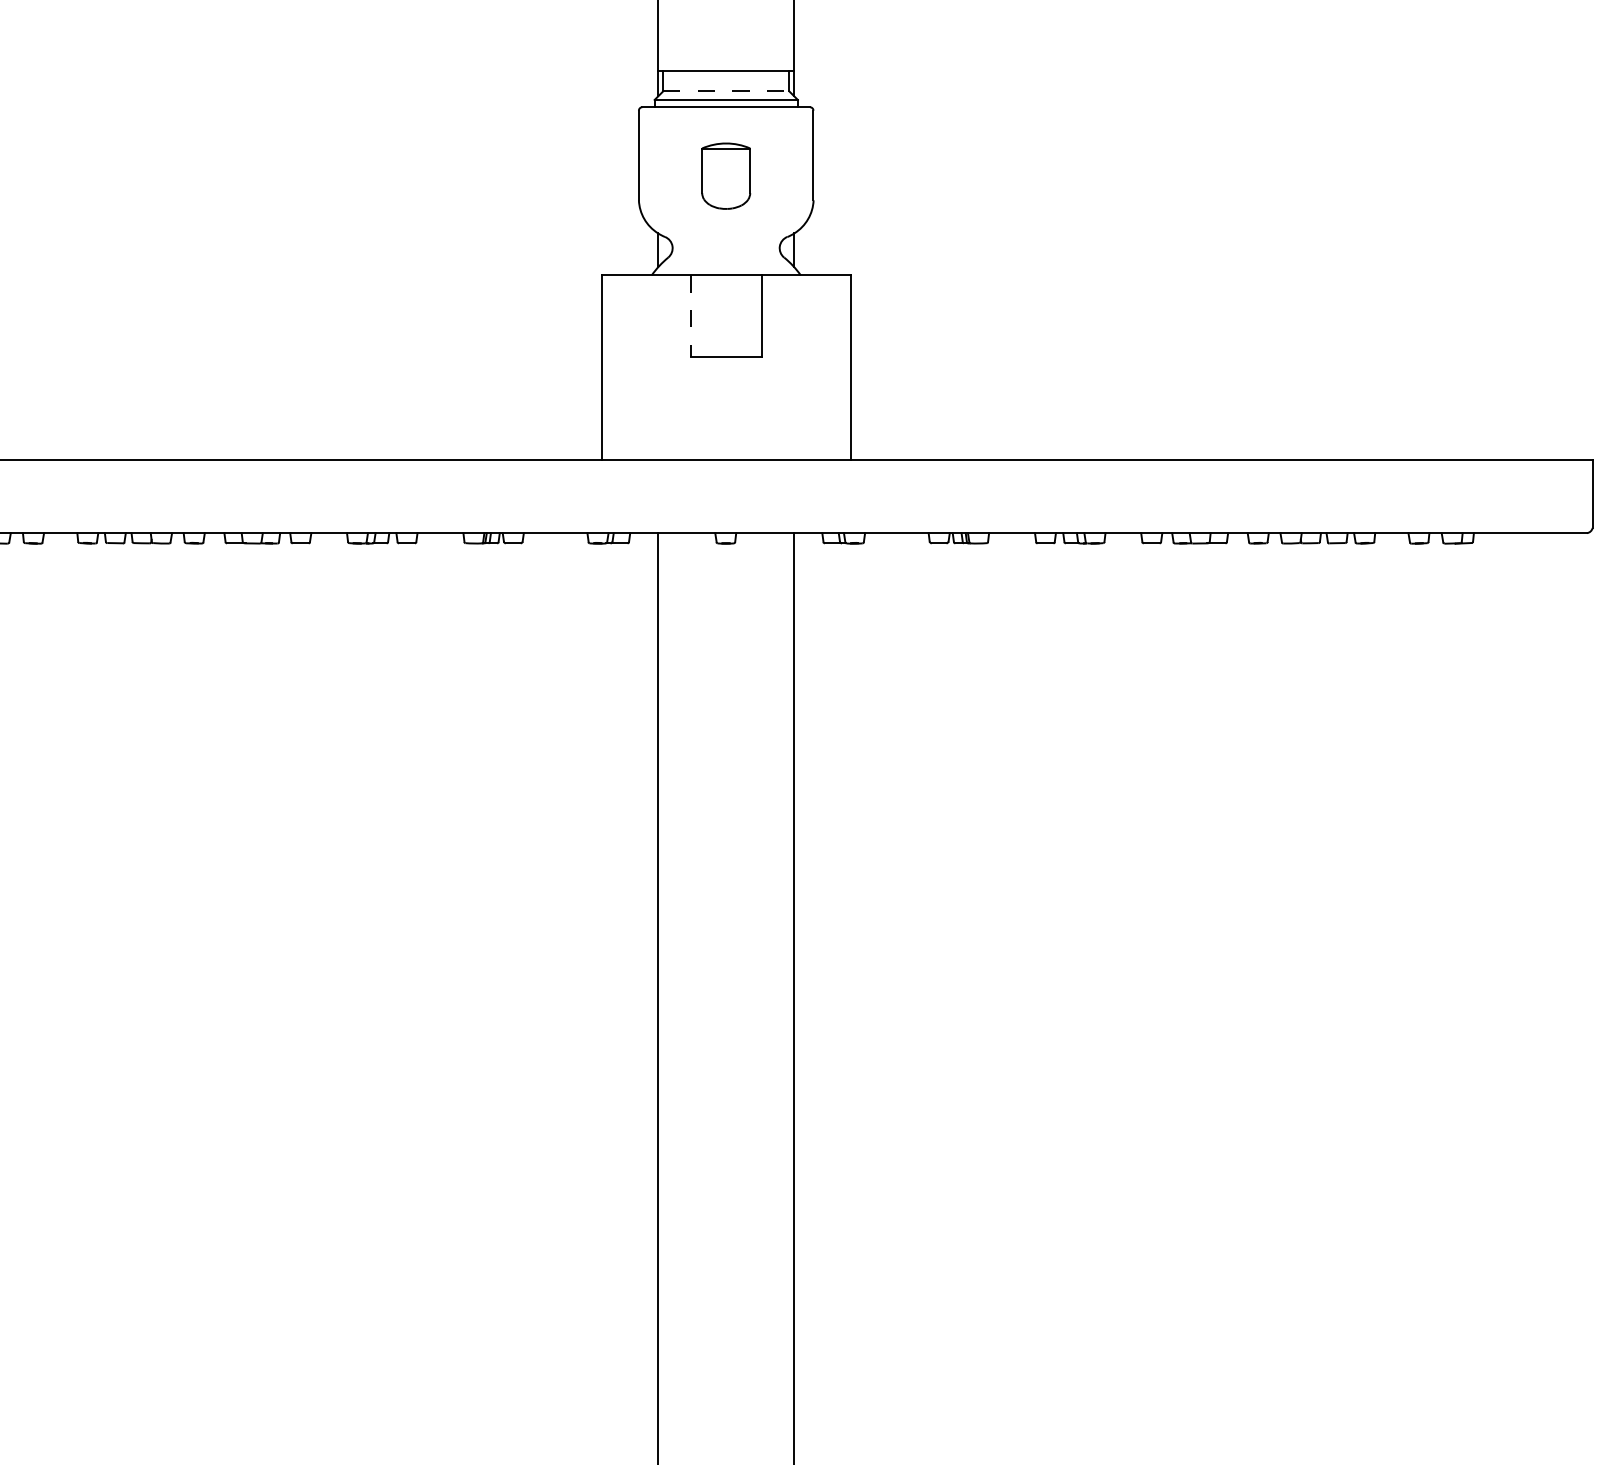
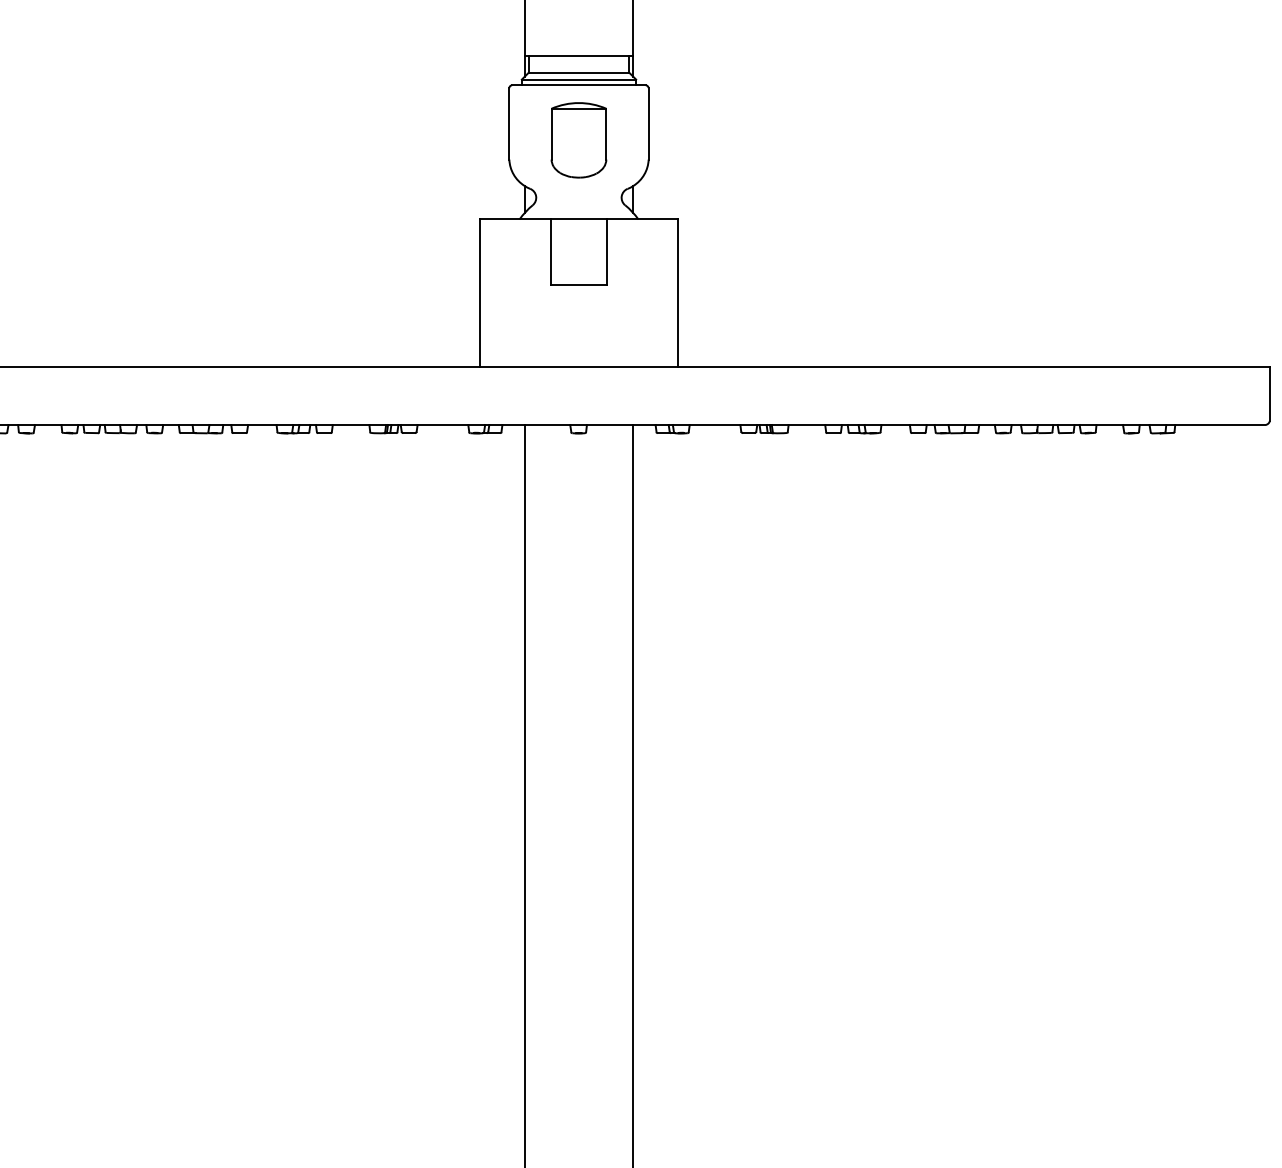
line: (726, 91) -> (579, 72), dashed -> solid
part: (725, 176) -> (578, 140), size x1.43
line: (690, 316) -> (550, 252), dashed -> solid

